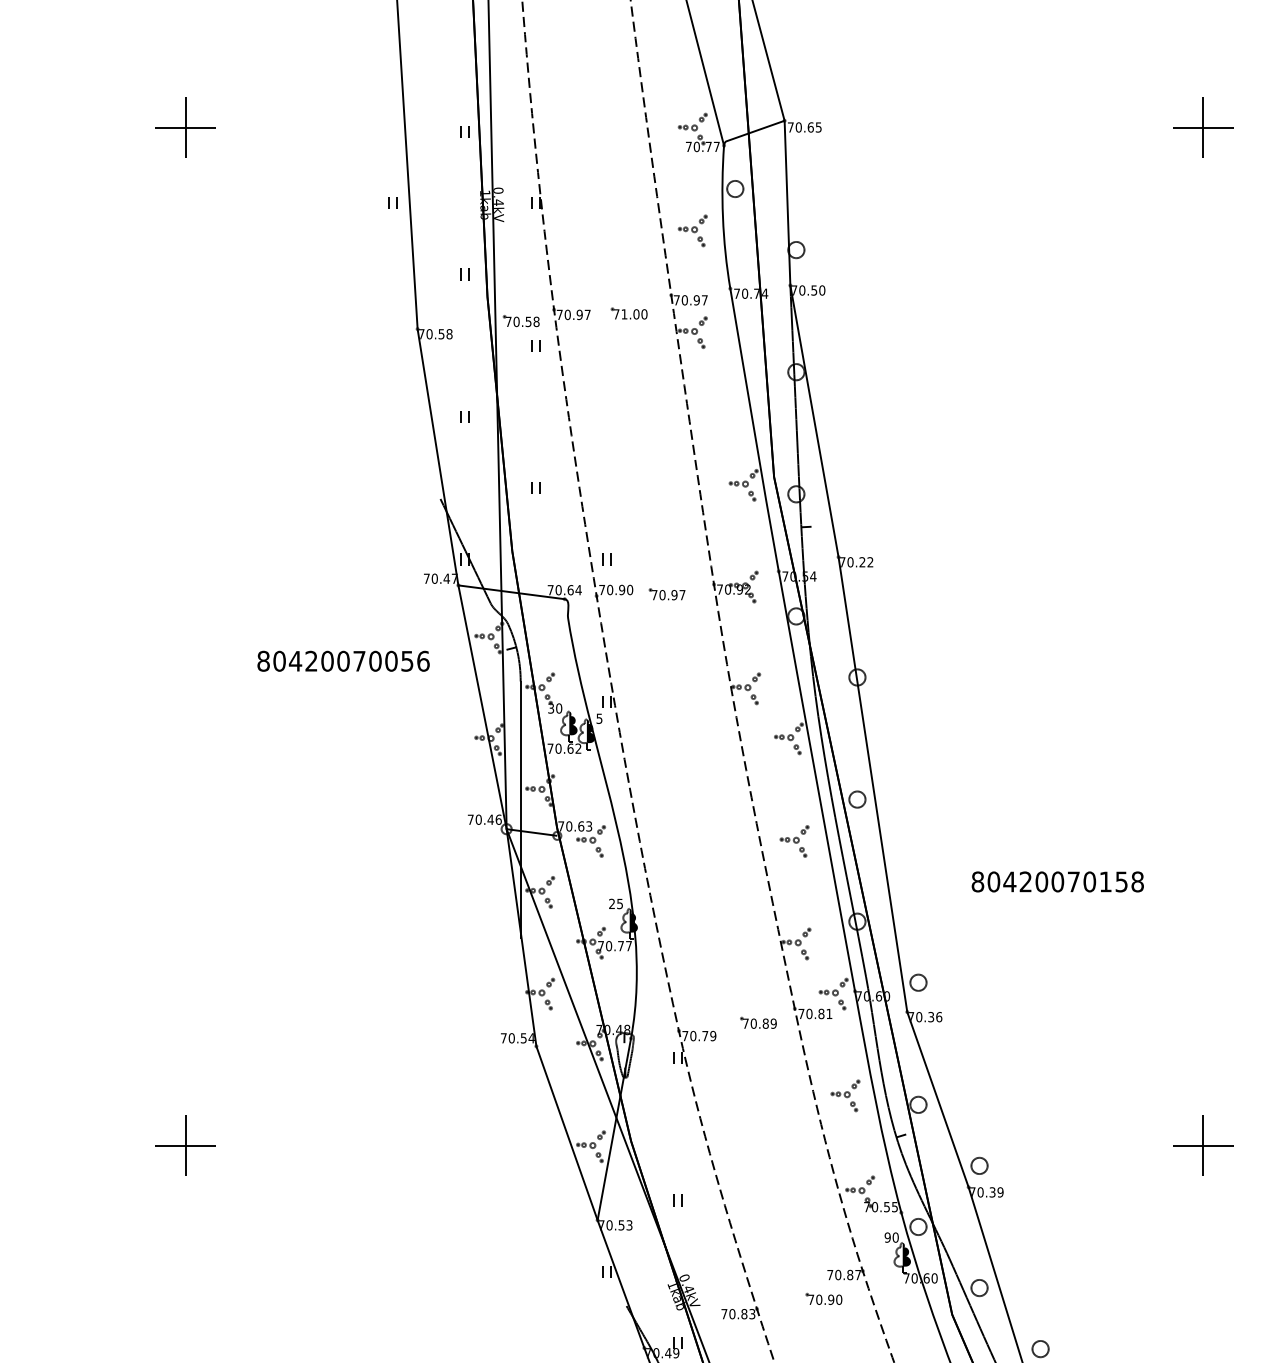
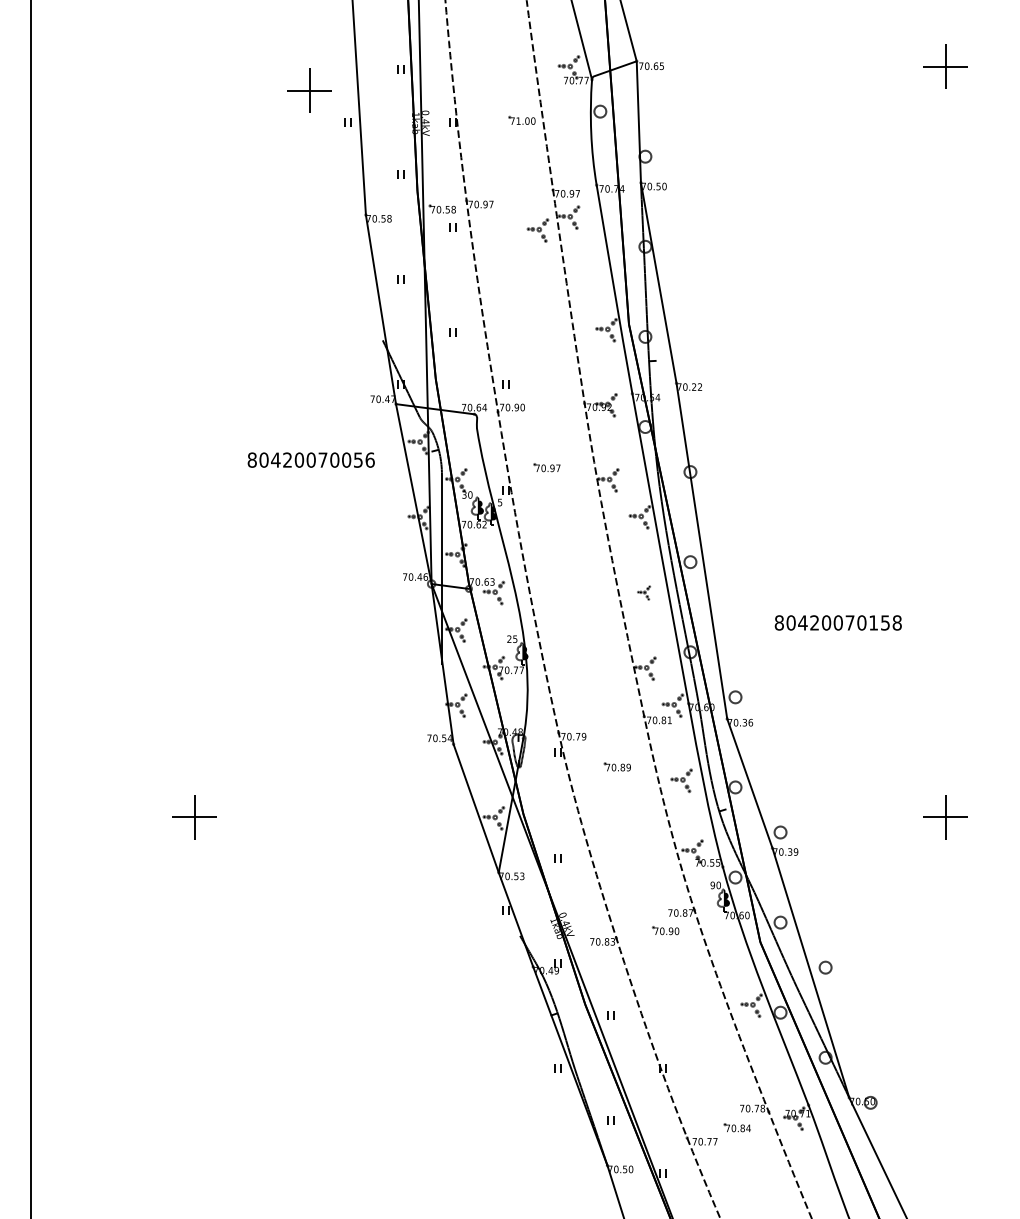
part: (185, 127) -> (309, 90), moved
part: (692, 230) -> (537, 230), moved
part: (628, 312) -> (521, 119), moved
part: (666, 594) -> (546, 467), moved
part: (793, 840) -> (643, 592), size x0.6
part: (757, 1022) -> (616, 766), moved

